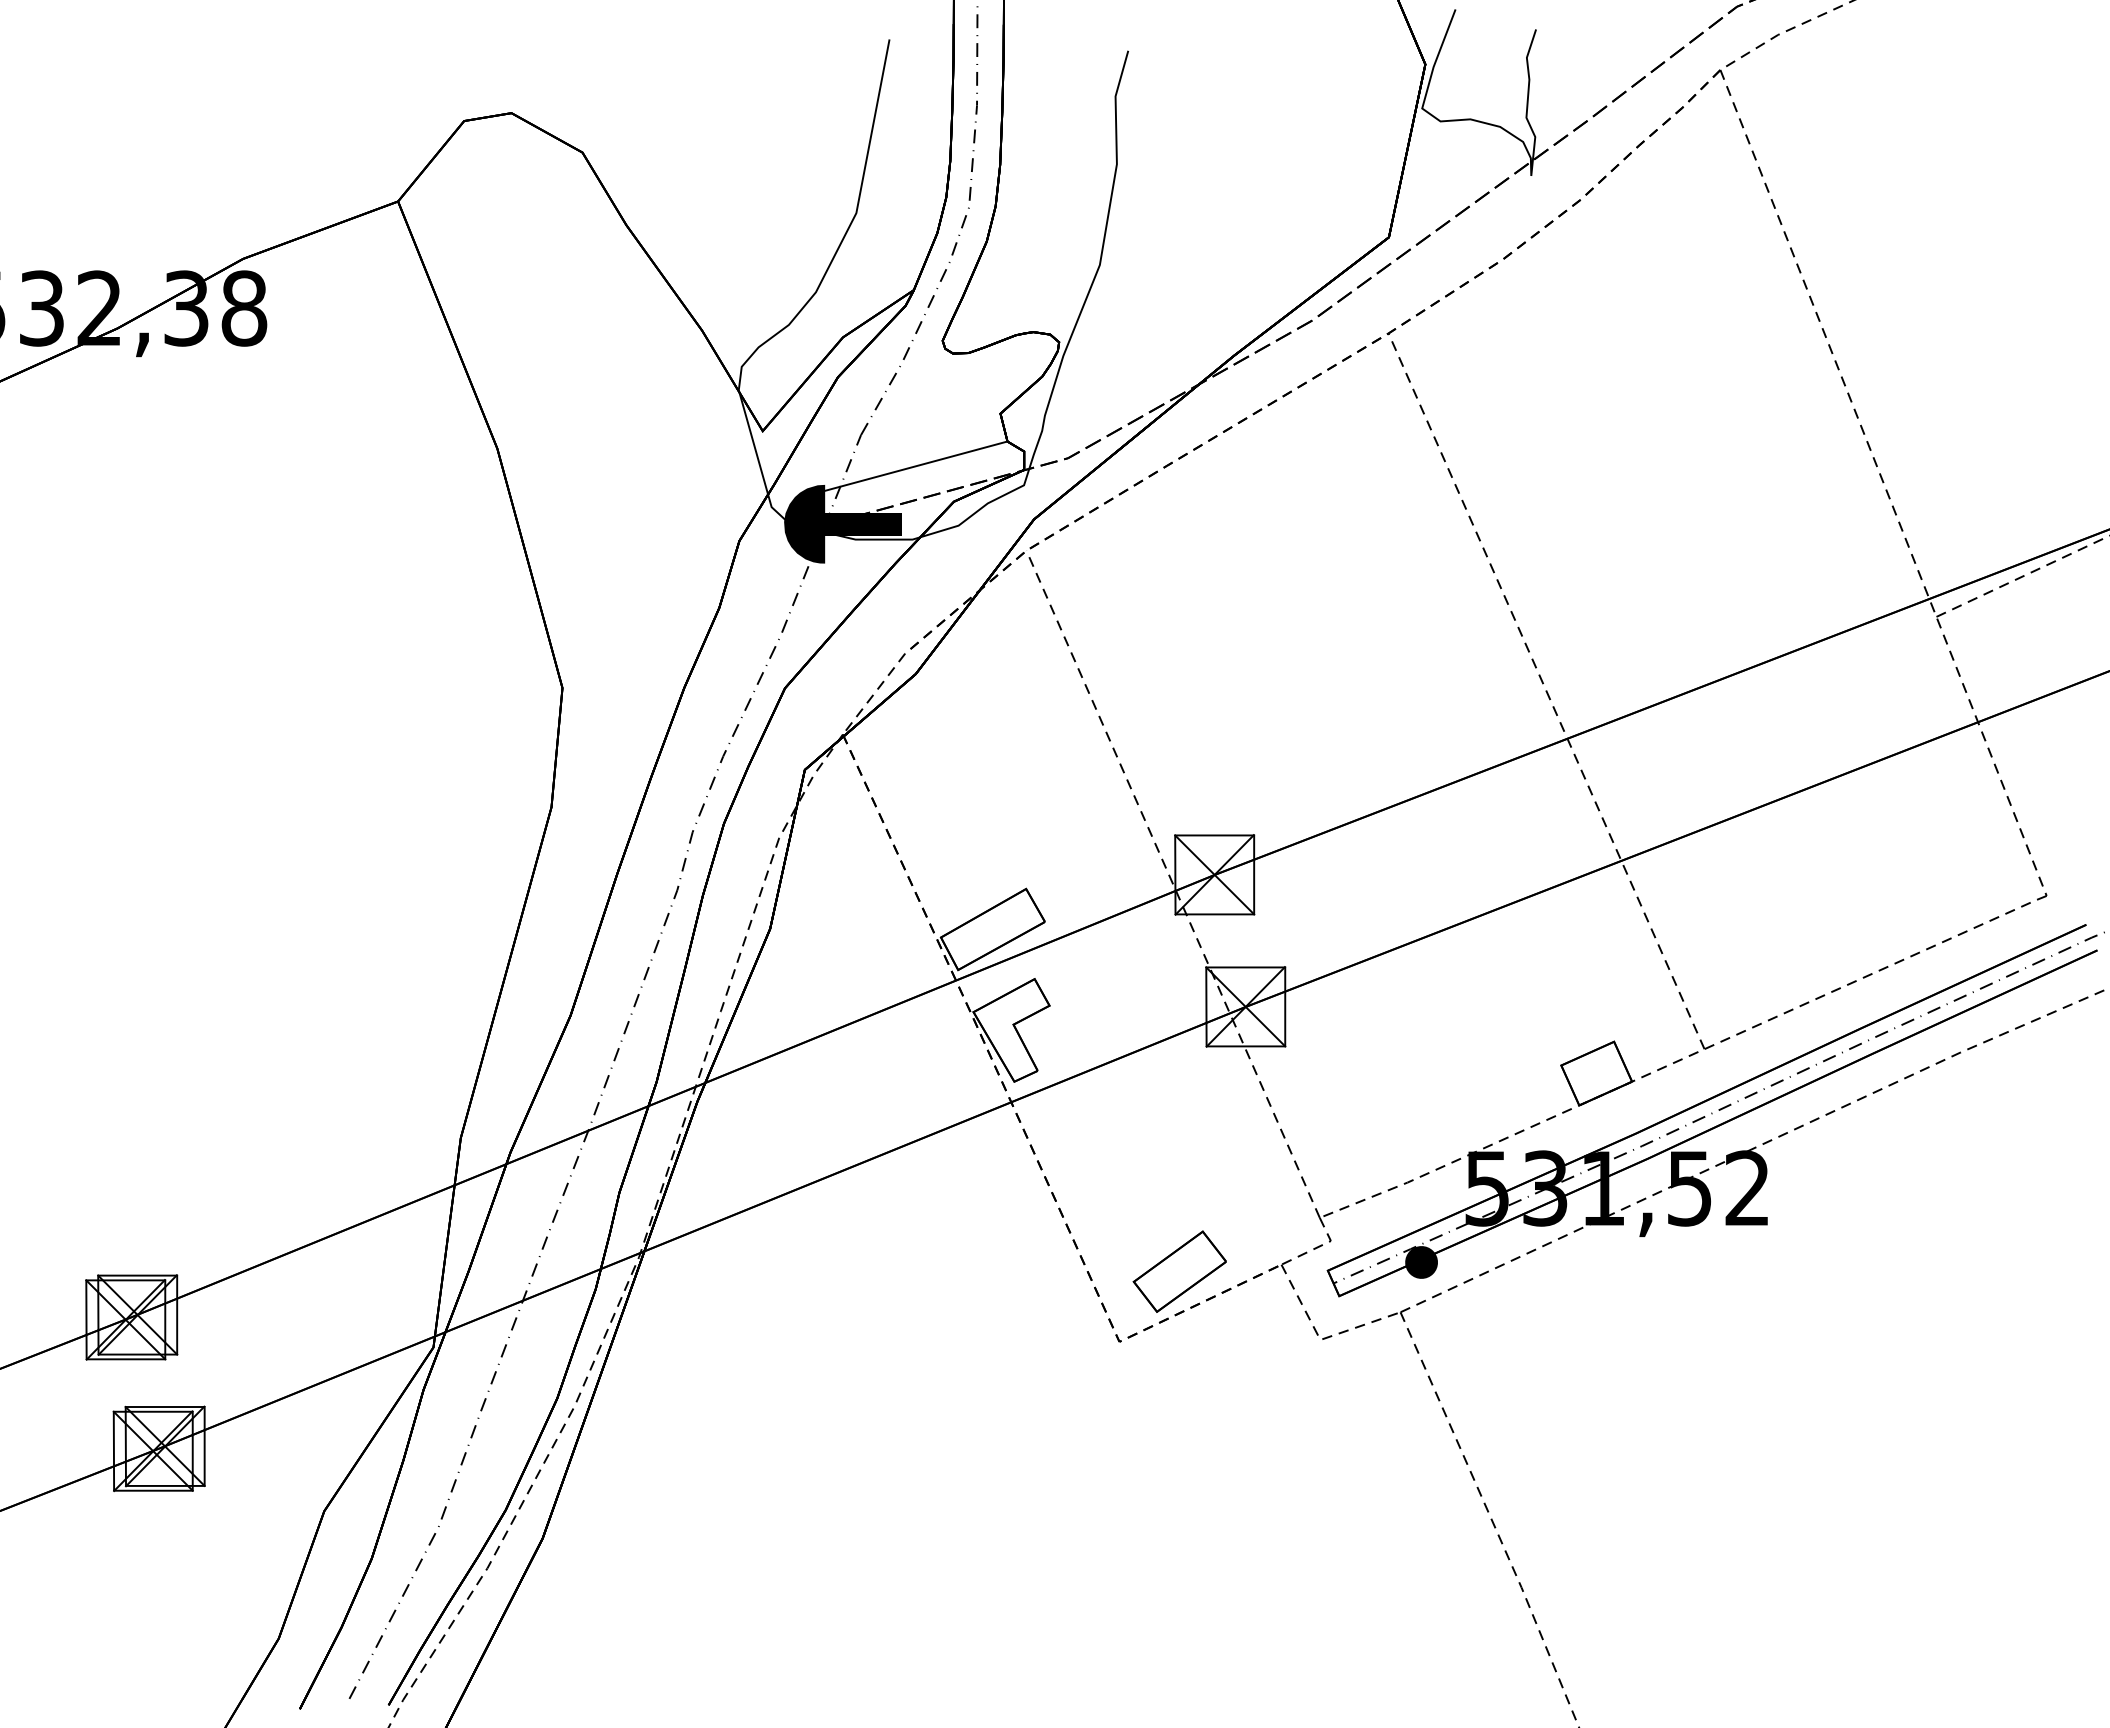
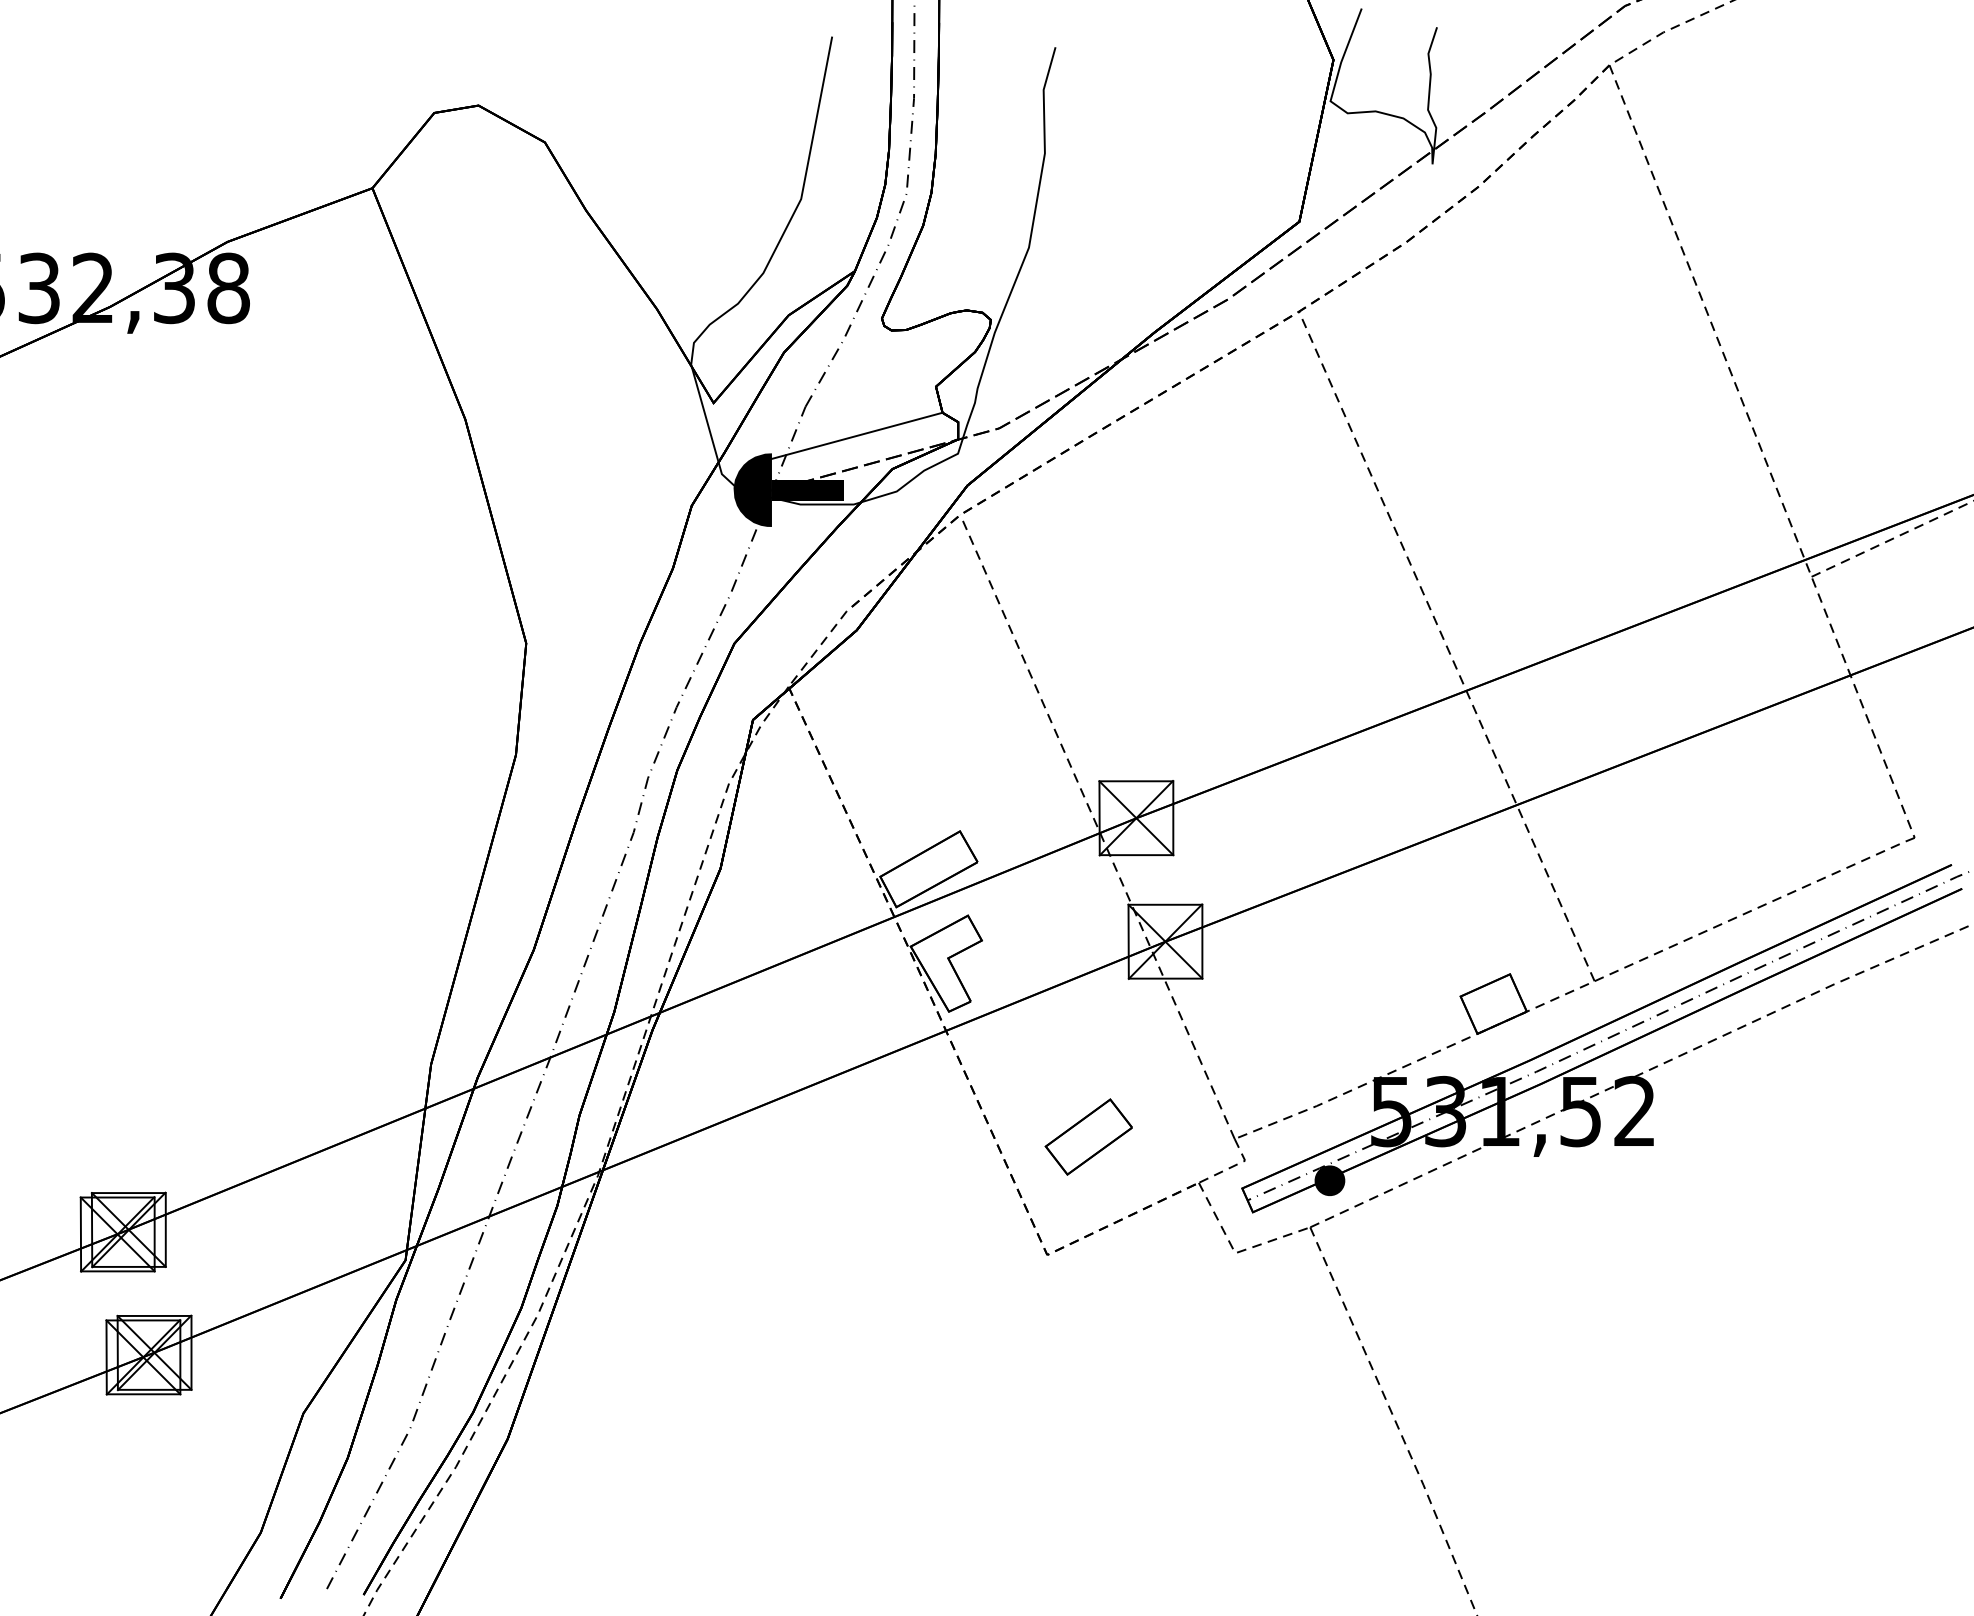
part: (1179, 1271) -> (1088, 1136), moved

